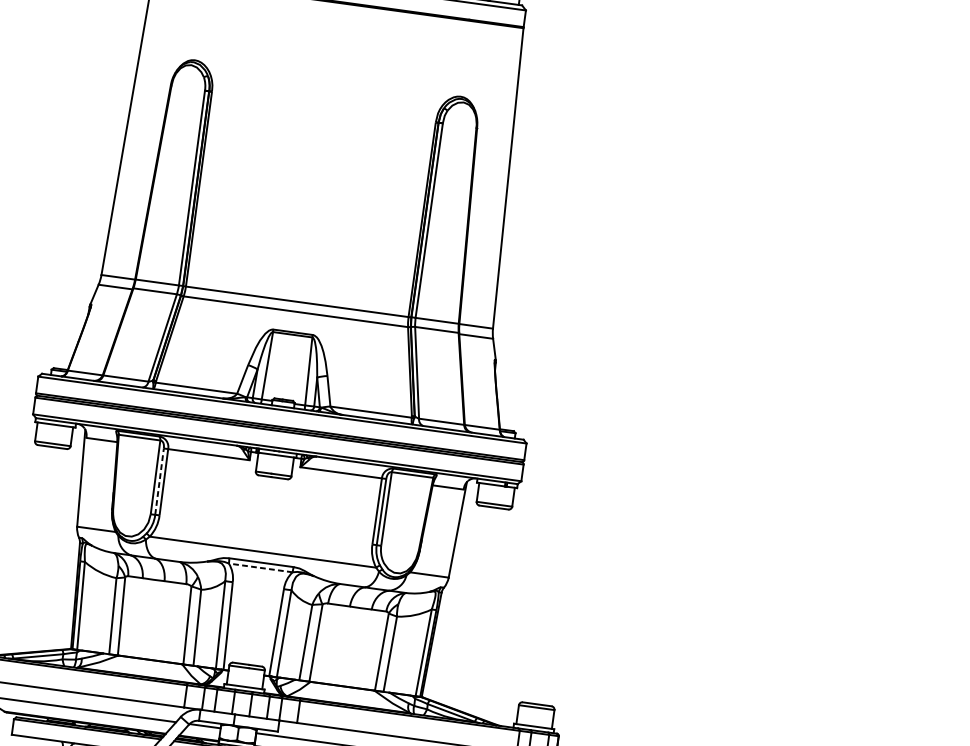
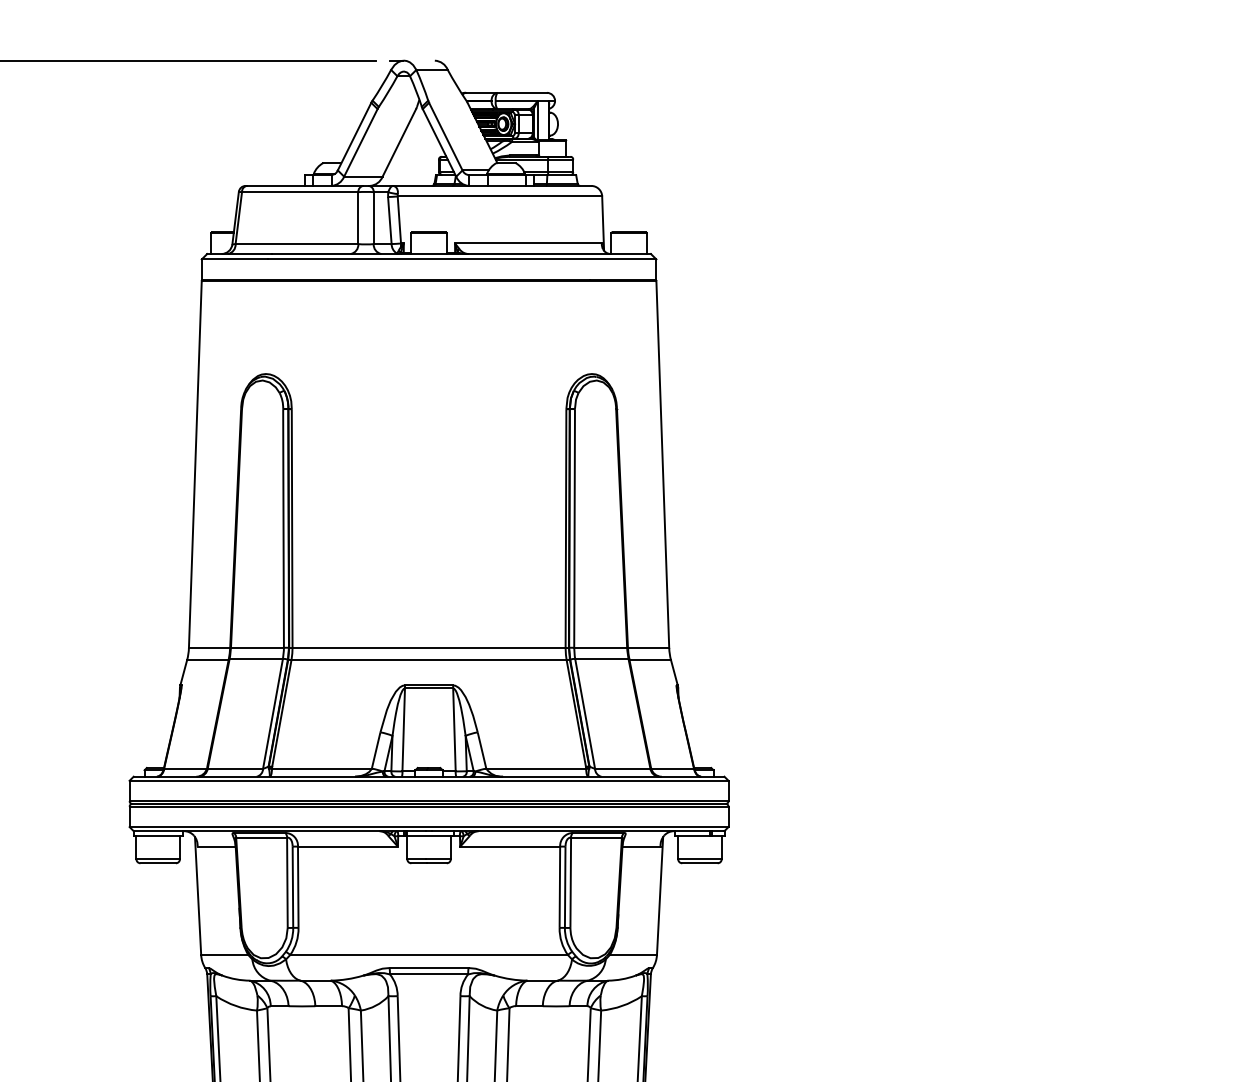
line: (159, 481) -> (292, 887), dashed -> solid
line: (260, 567) -> (428, 974), dashed -> solid

